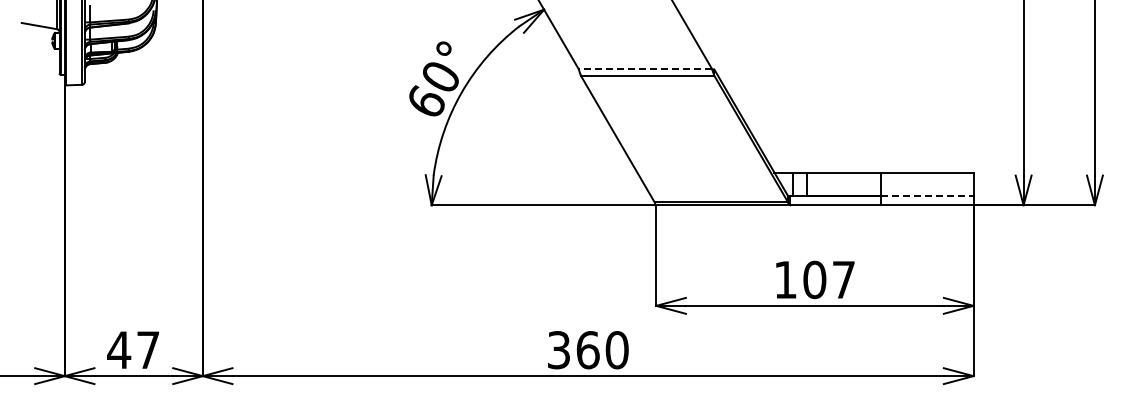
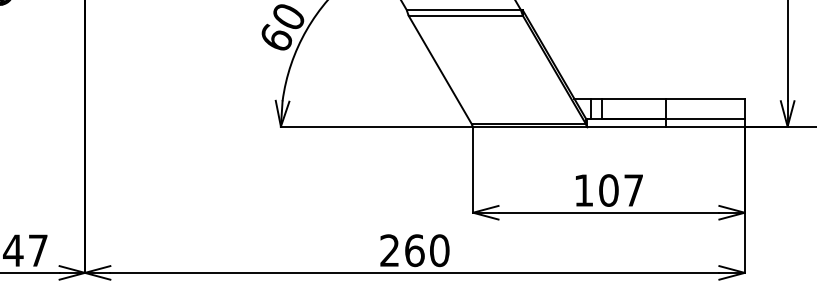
line: (645, 69) -> (463, 10), dashed -> solid
line: (927, 196) -> (705, 119), dashed -> solid
text: (558, 350) -> (389, 250), 360 -> 260

